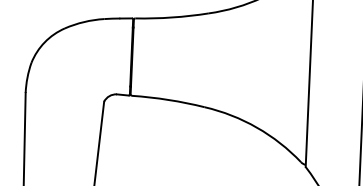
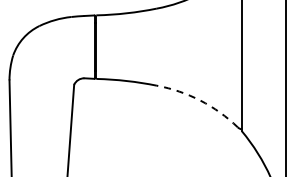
arc: (257, 127) -> (200, 100), solid -> dashed

